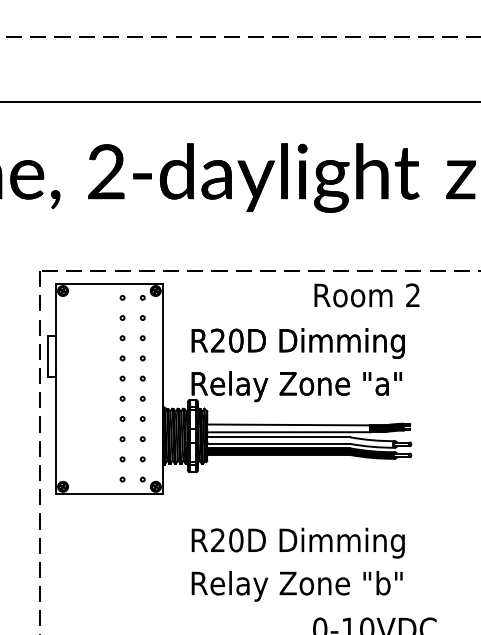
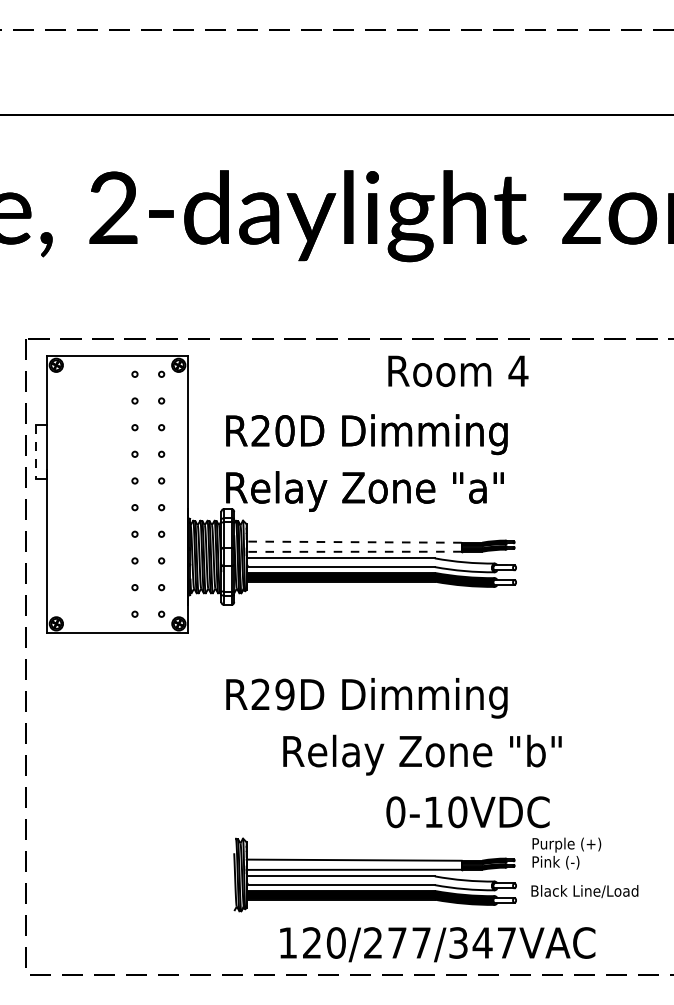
text: (413, 294) -> (518, 370), 2 -> 4
line: (48, 356) -> (36, 451), solid -> dashed
line: (288, 425) -> (354, 542), solid -> dashed
line: (288, 432) -> (353, 551), solid -> dashed
text: (235, 540) -> (284, 694), R20D -> R29D
text: (297, 585) -> (422, 754), moved

